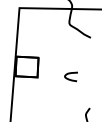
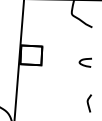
curve: (70, 74) -> (84, 60), moved

